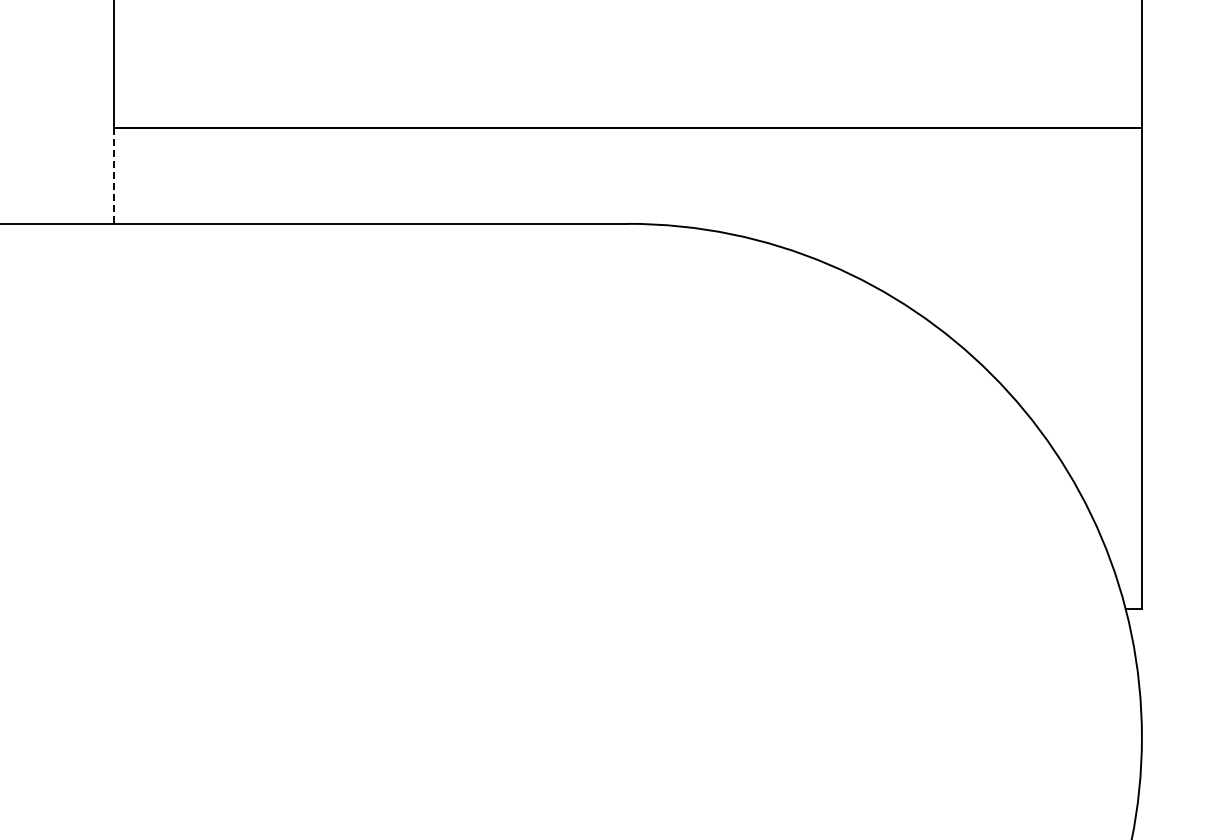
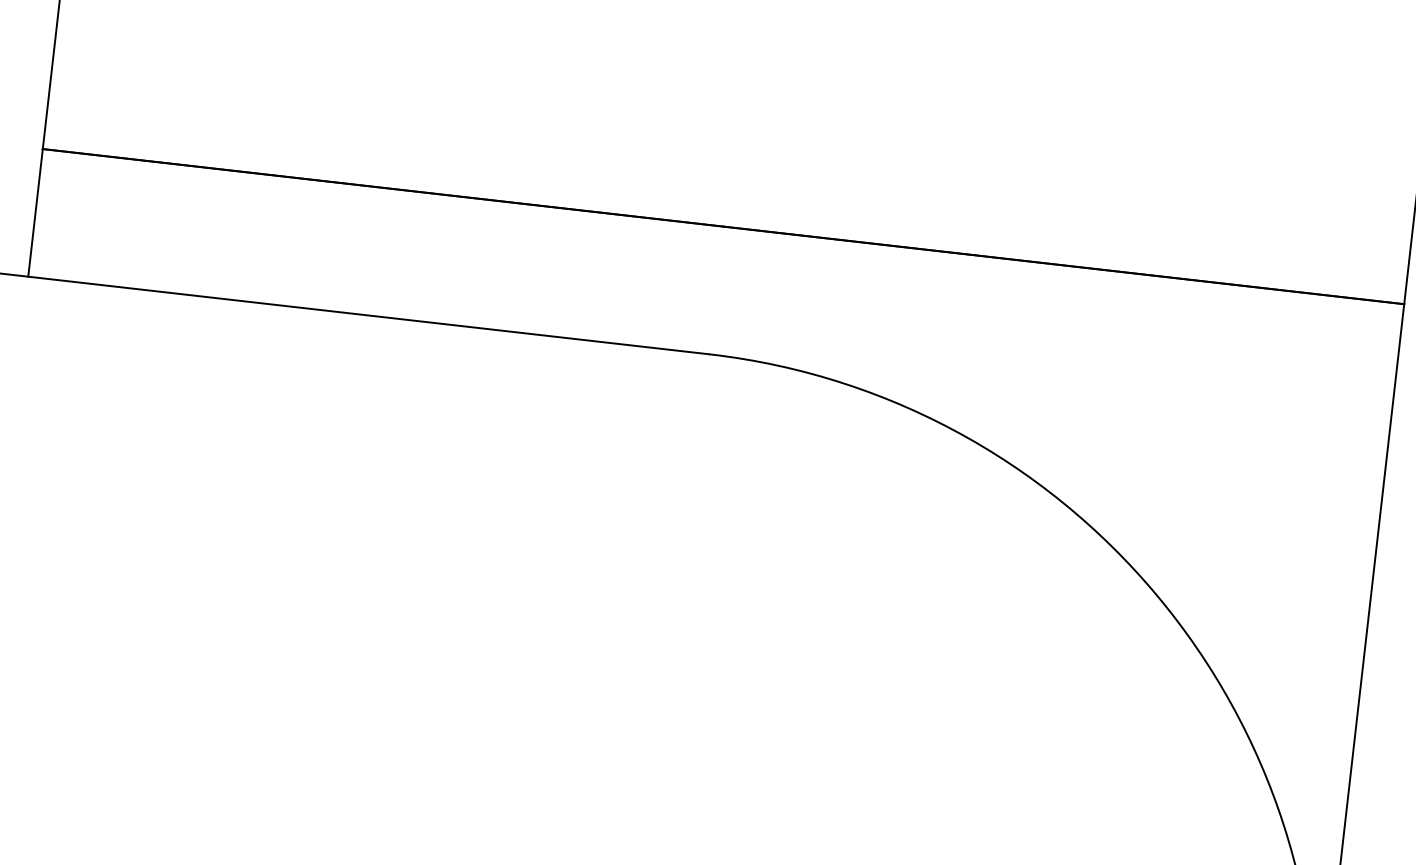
line: (114, 176) -> (35, 213), dashed -> solid

